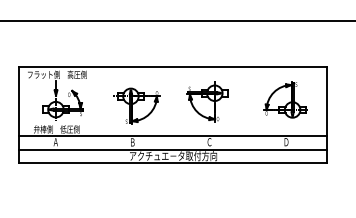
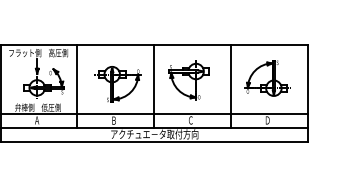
line: (96, 108) -> (77, 86), added
line: (172, 108) -> (153, 86), added
line: (249, 108) -> (230, 86), added

